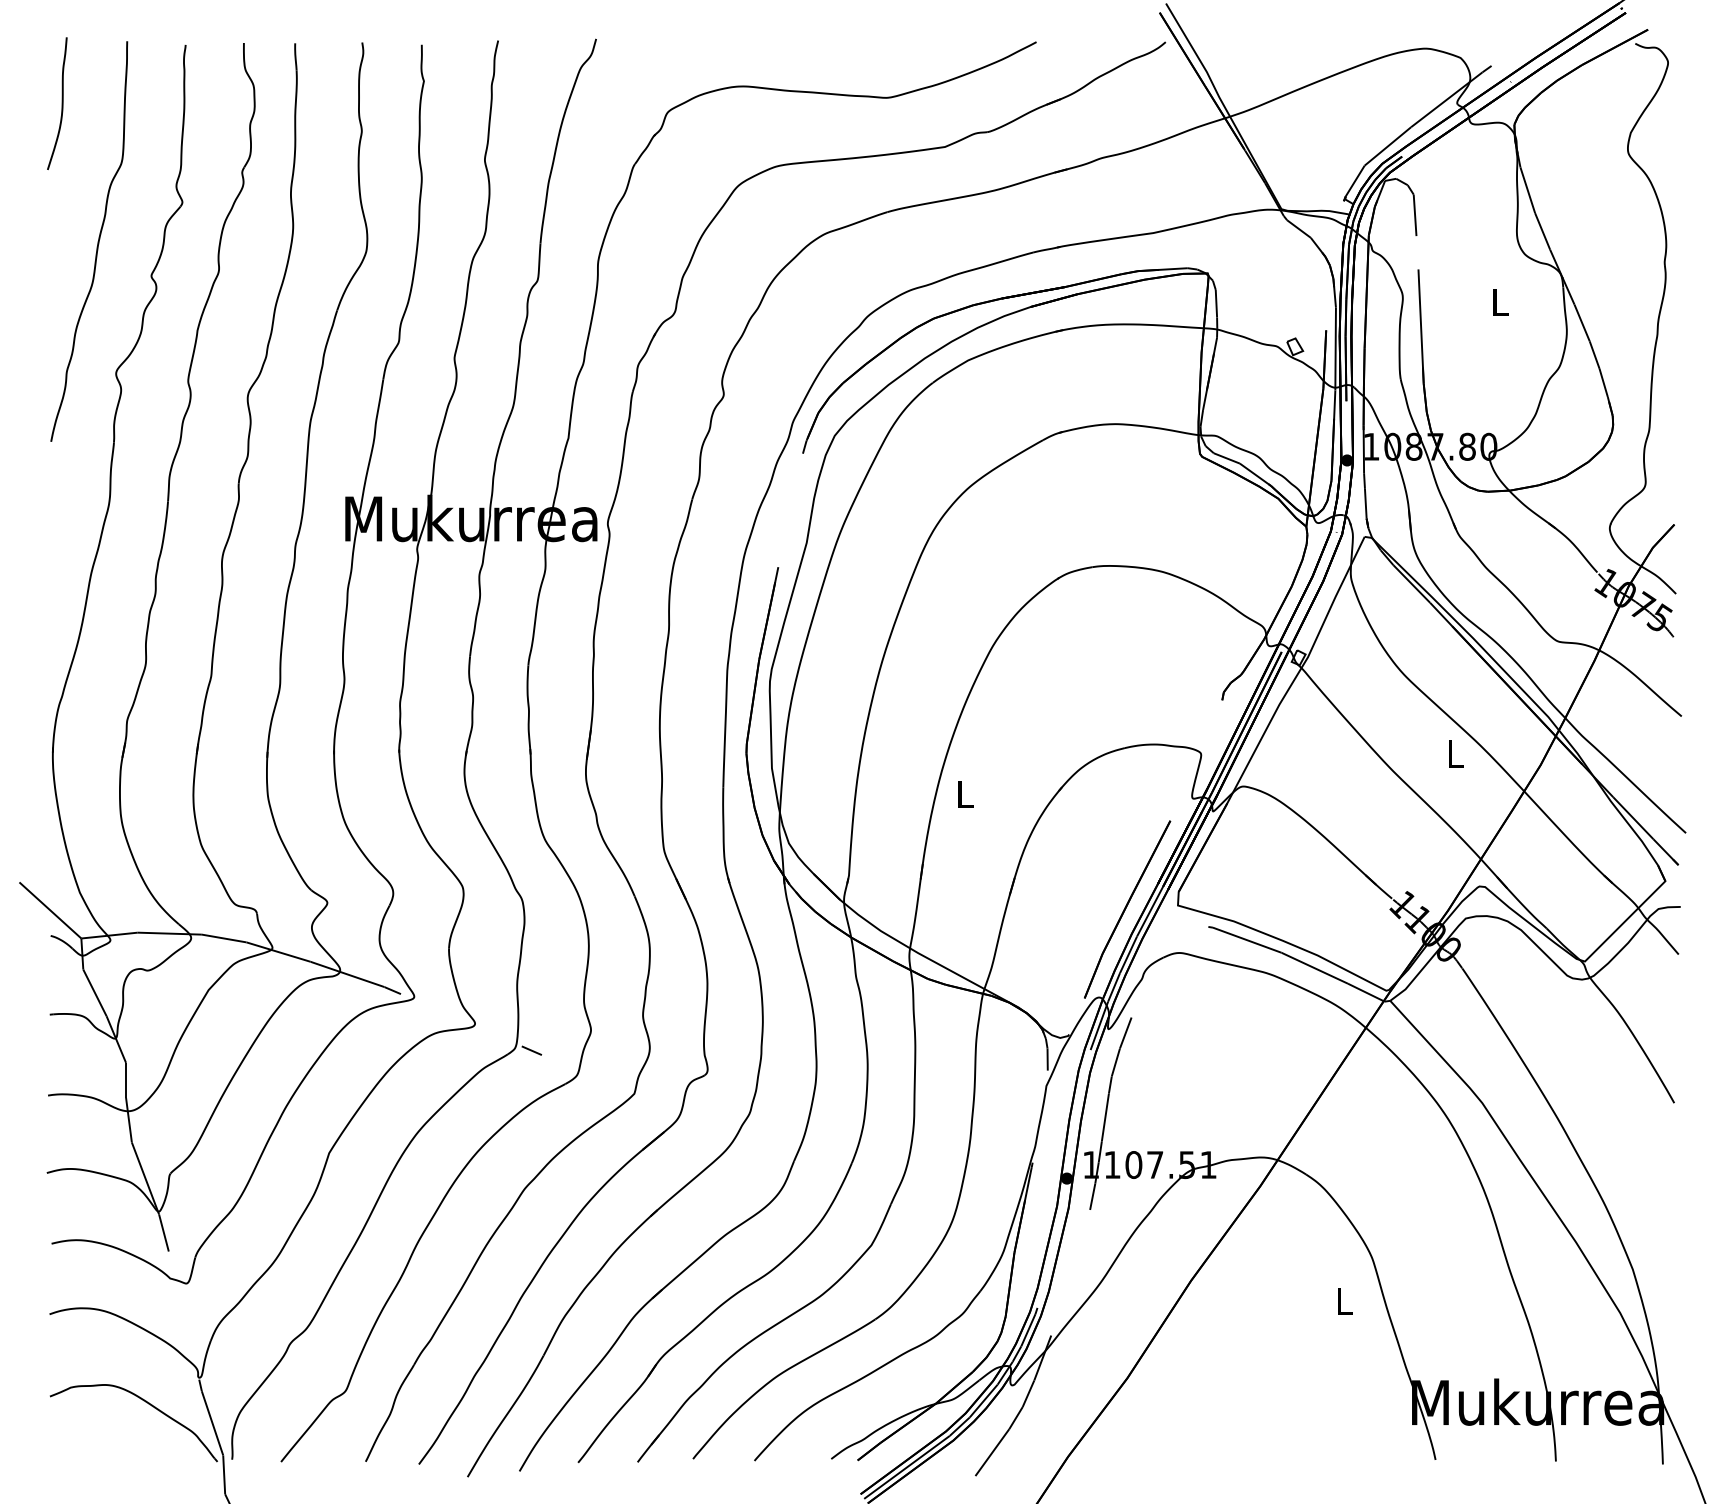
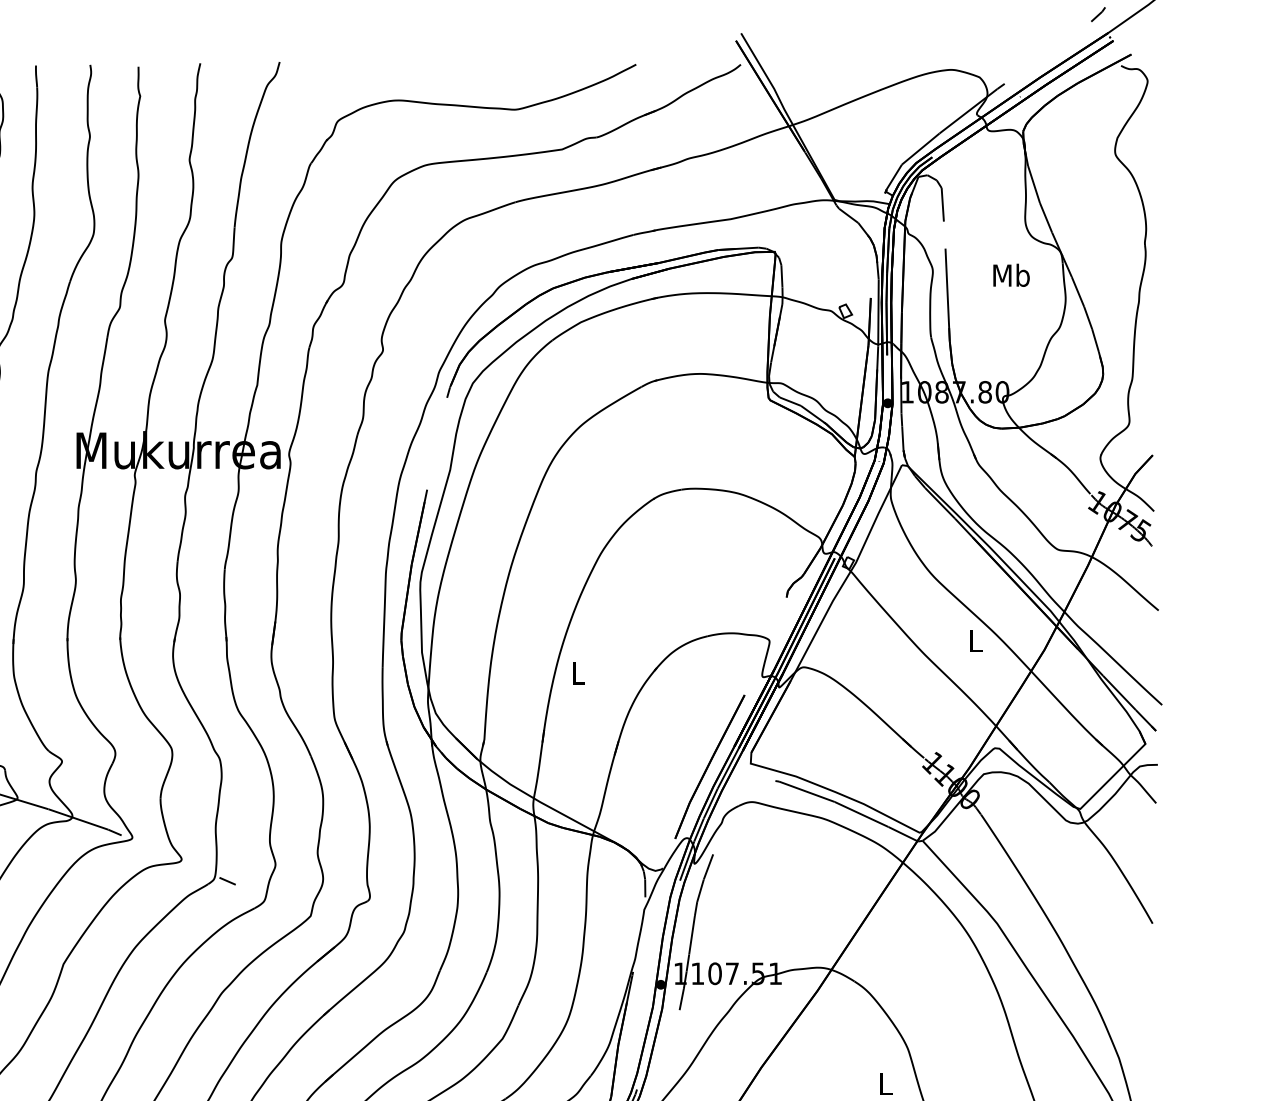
text: (1499, 302) -> (1011, 275), L -> Mb

